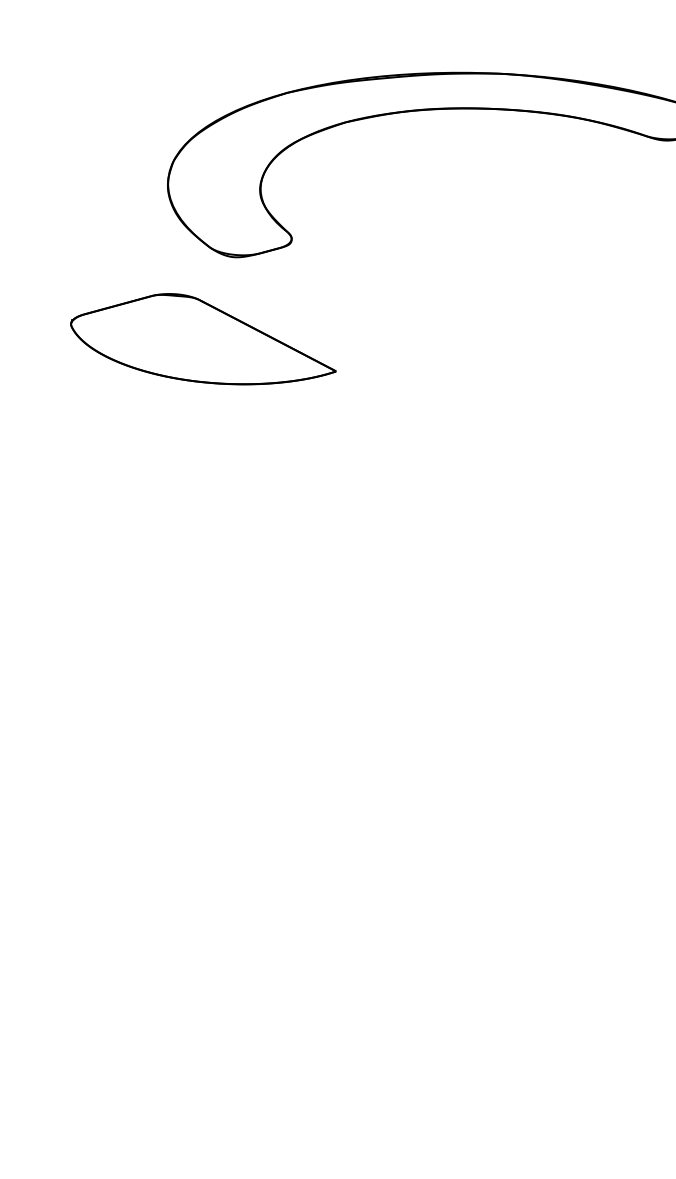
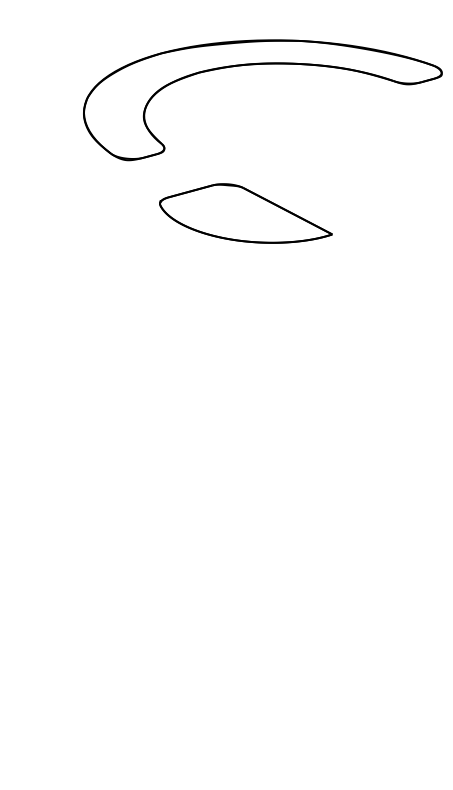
part: (202, 339) -> (245, 213), moved

